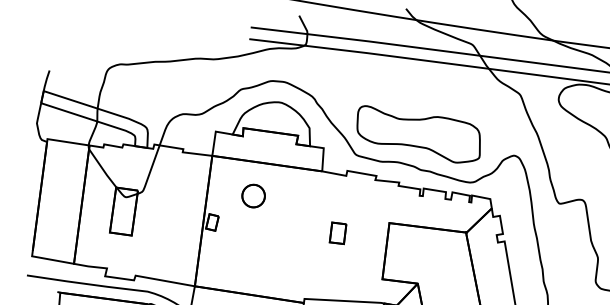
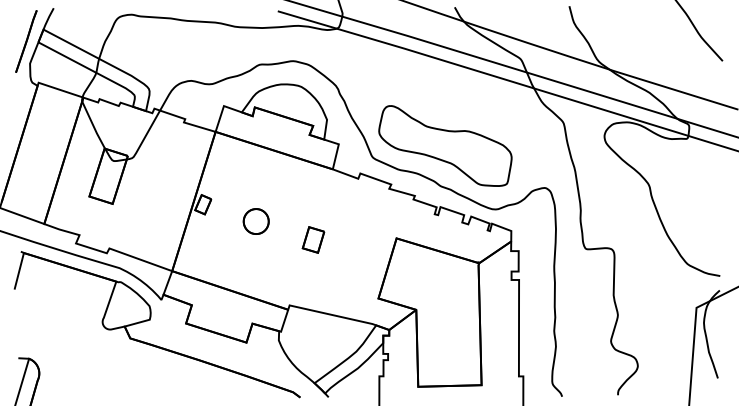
line: (30, 104) -> (26, 41), added
part: (252, 196) -> (255, 221), moved
part: (337, 232) -> (313, 239), moved

